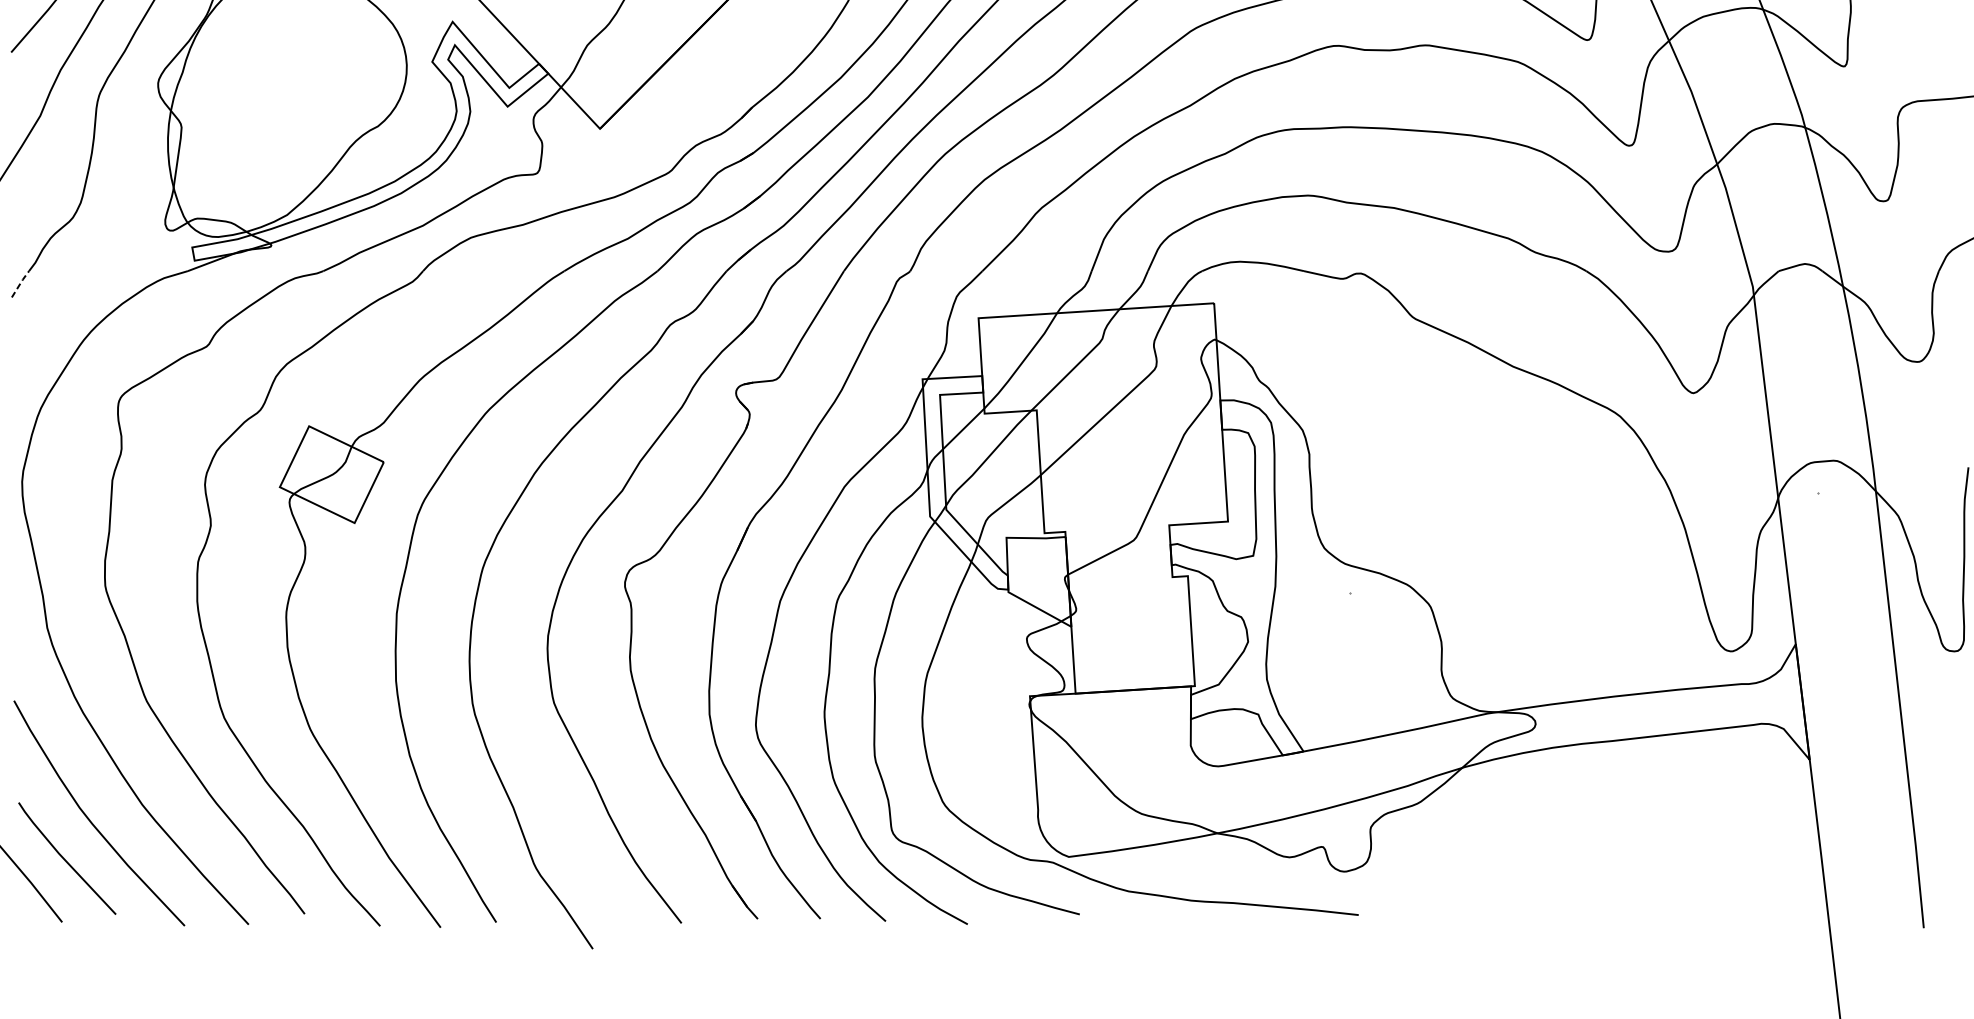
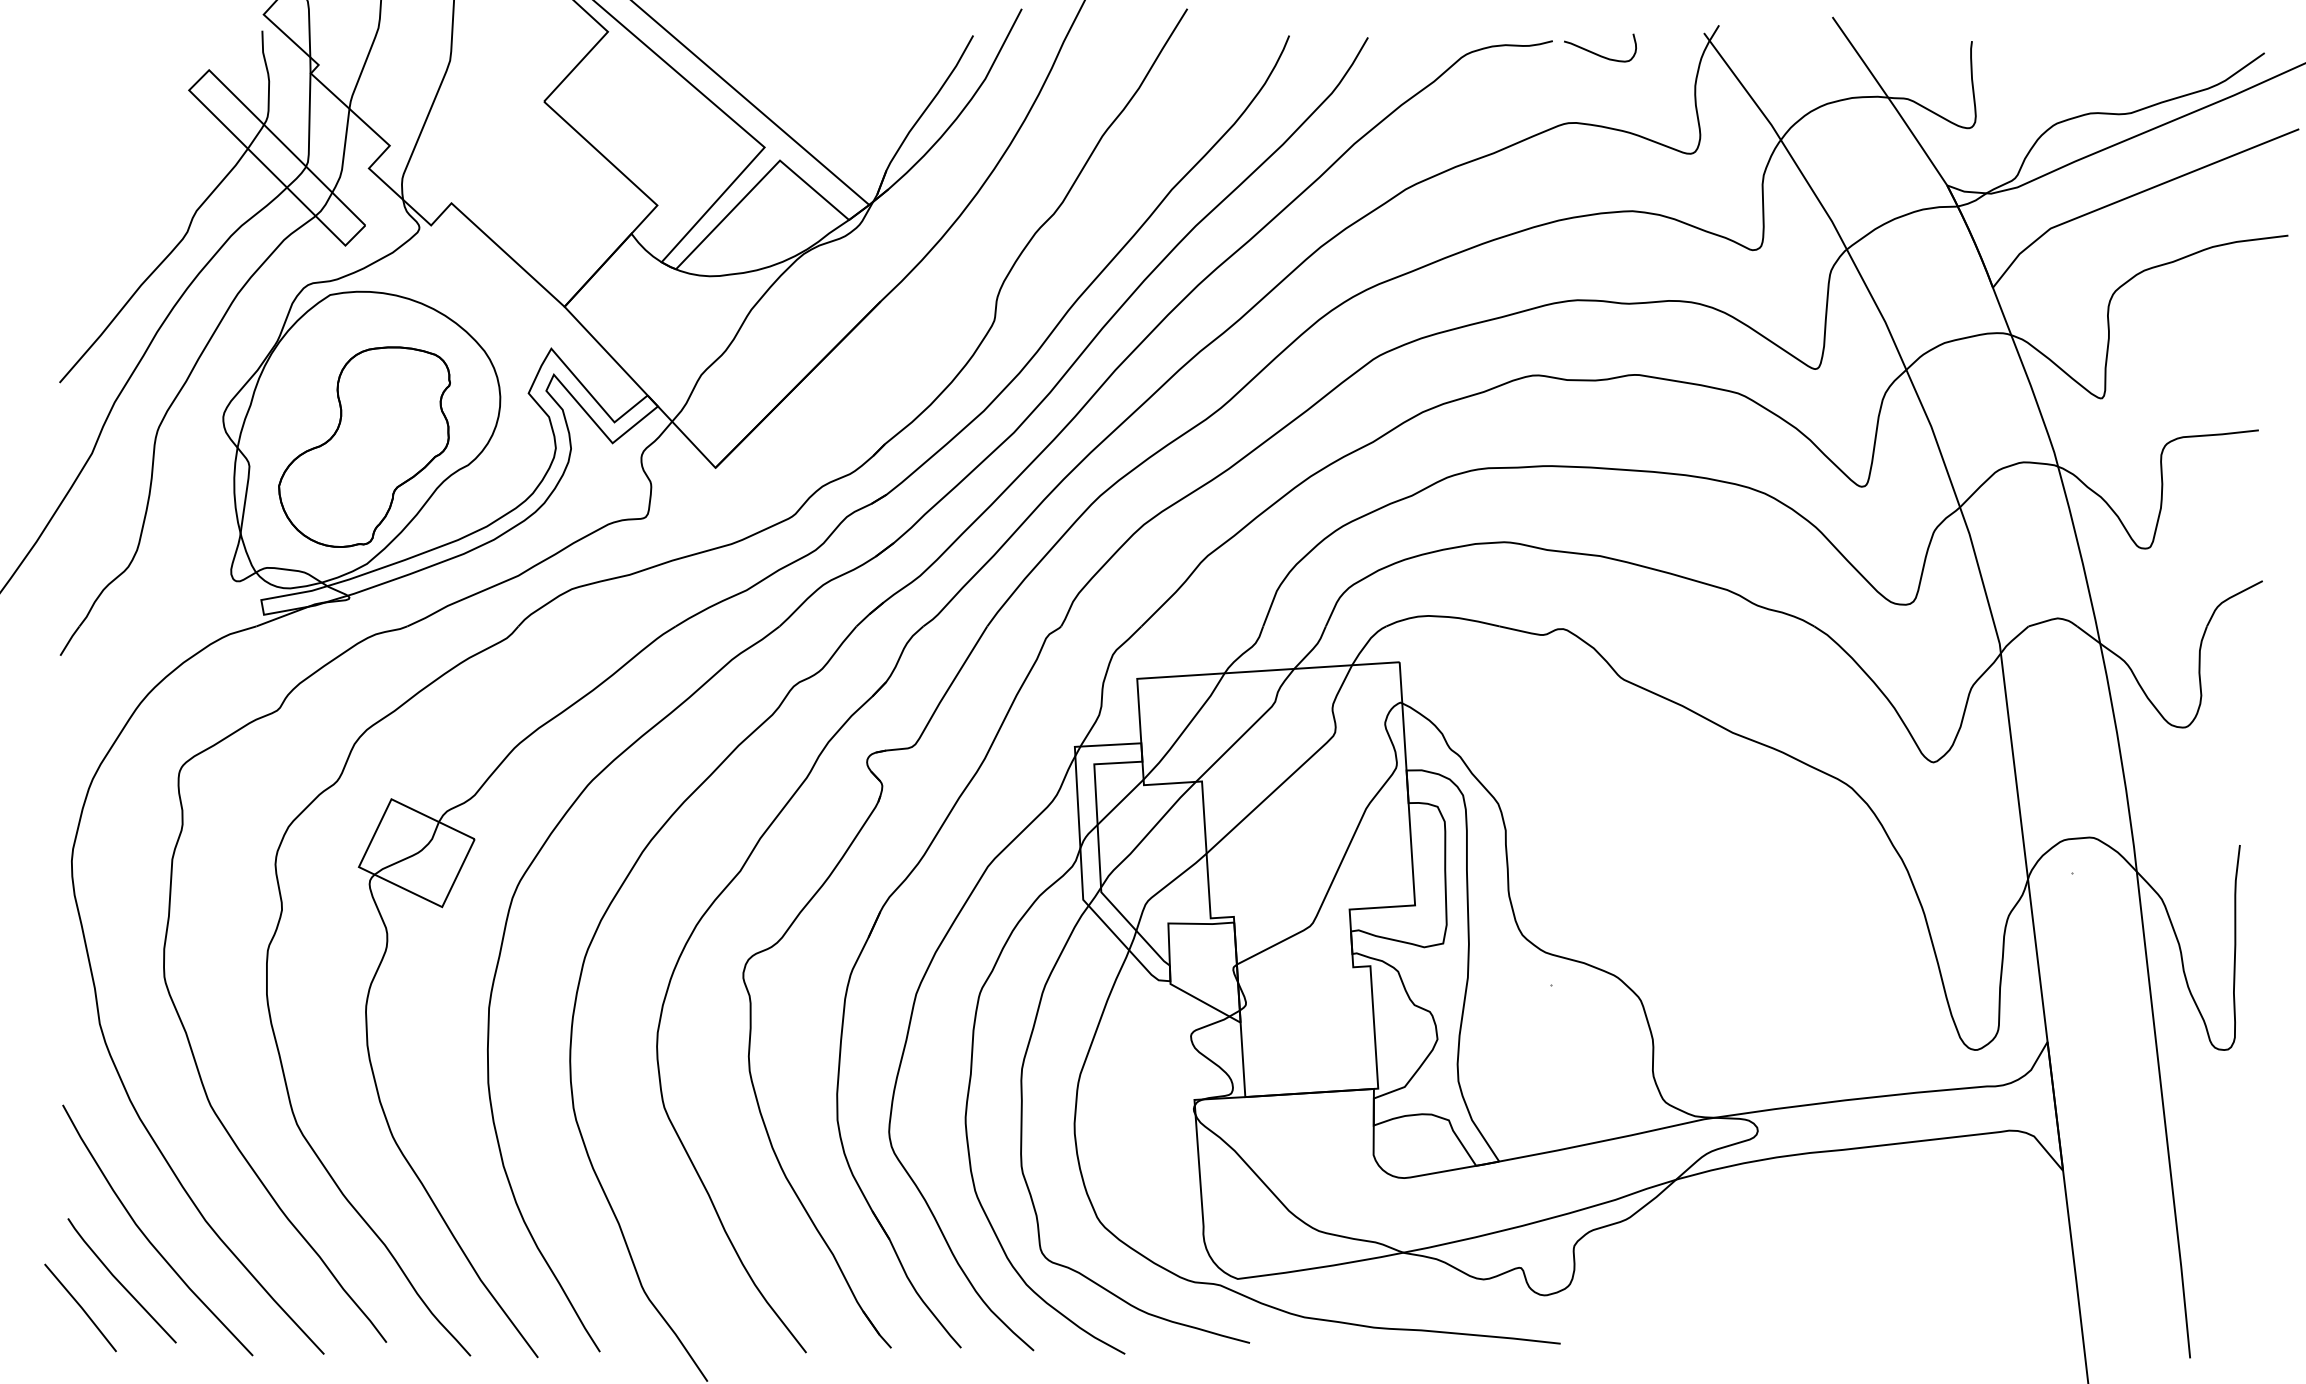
part: (284, 109) -> (364, 446), added
line: (20, 283) -> (70, 640), dashed -> solid

